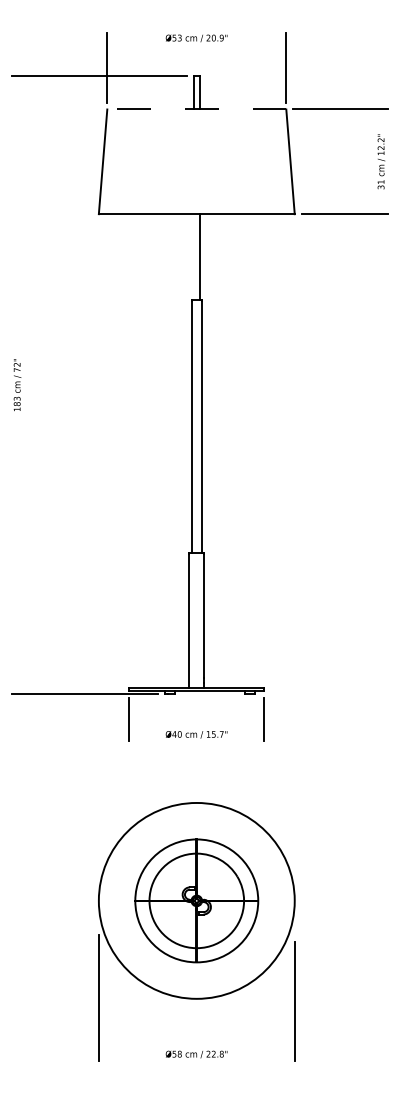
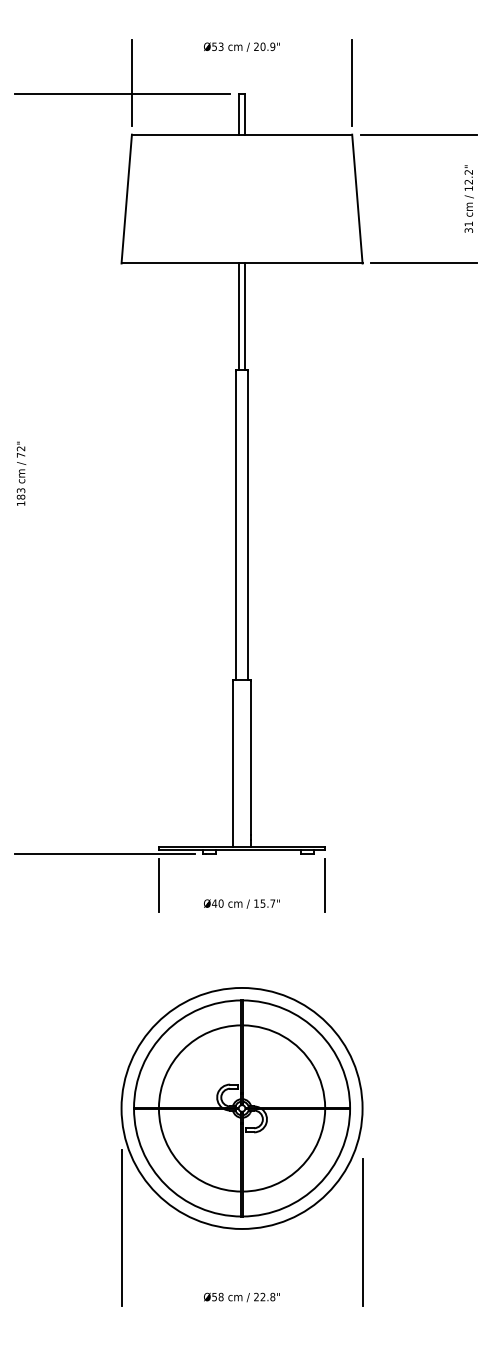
line: (196, 109) -> (241, 134), dashed -> solid
line: (193, 257) -> (238, 316), added
part: (196, 900) -> (241, 1108), size x1.43

